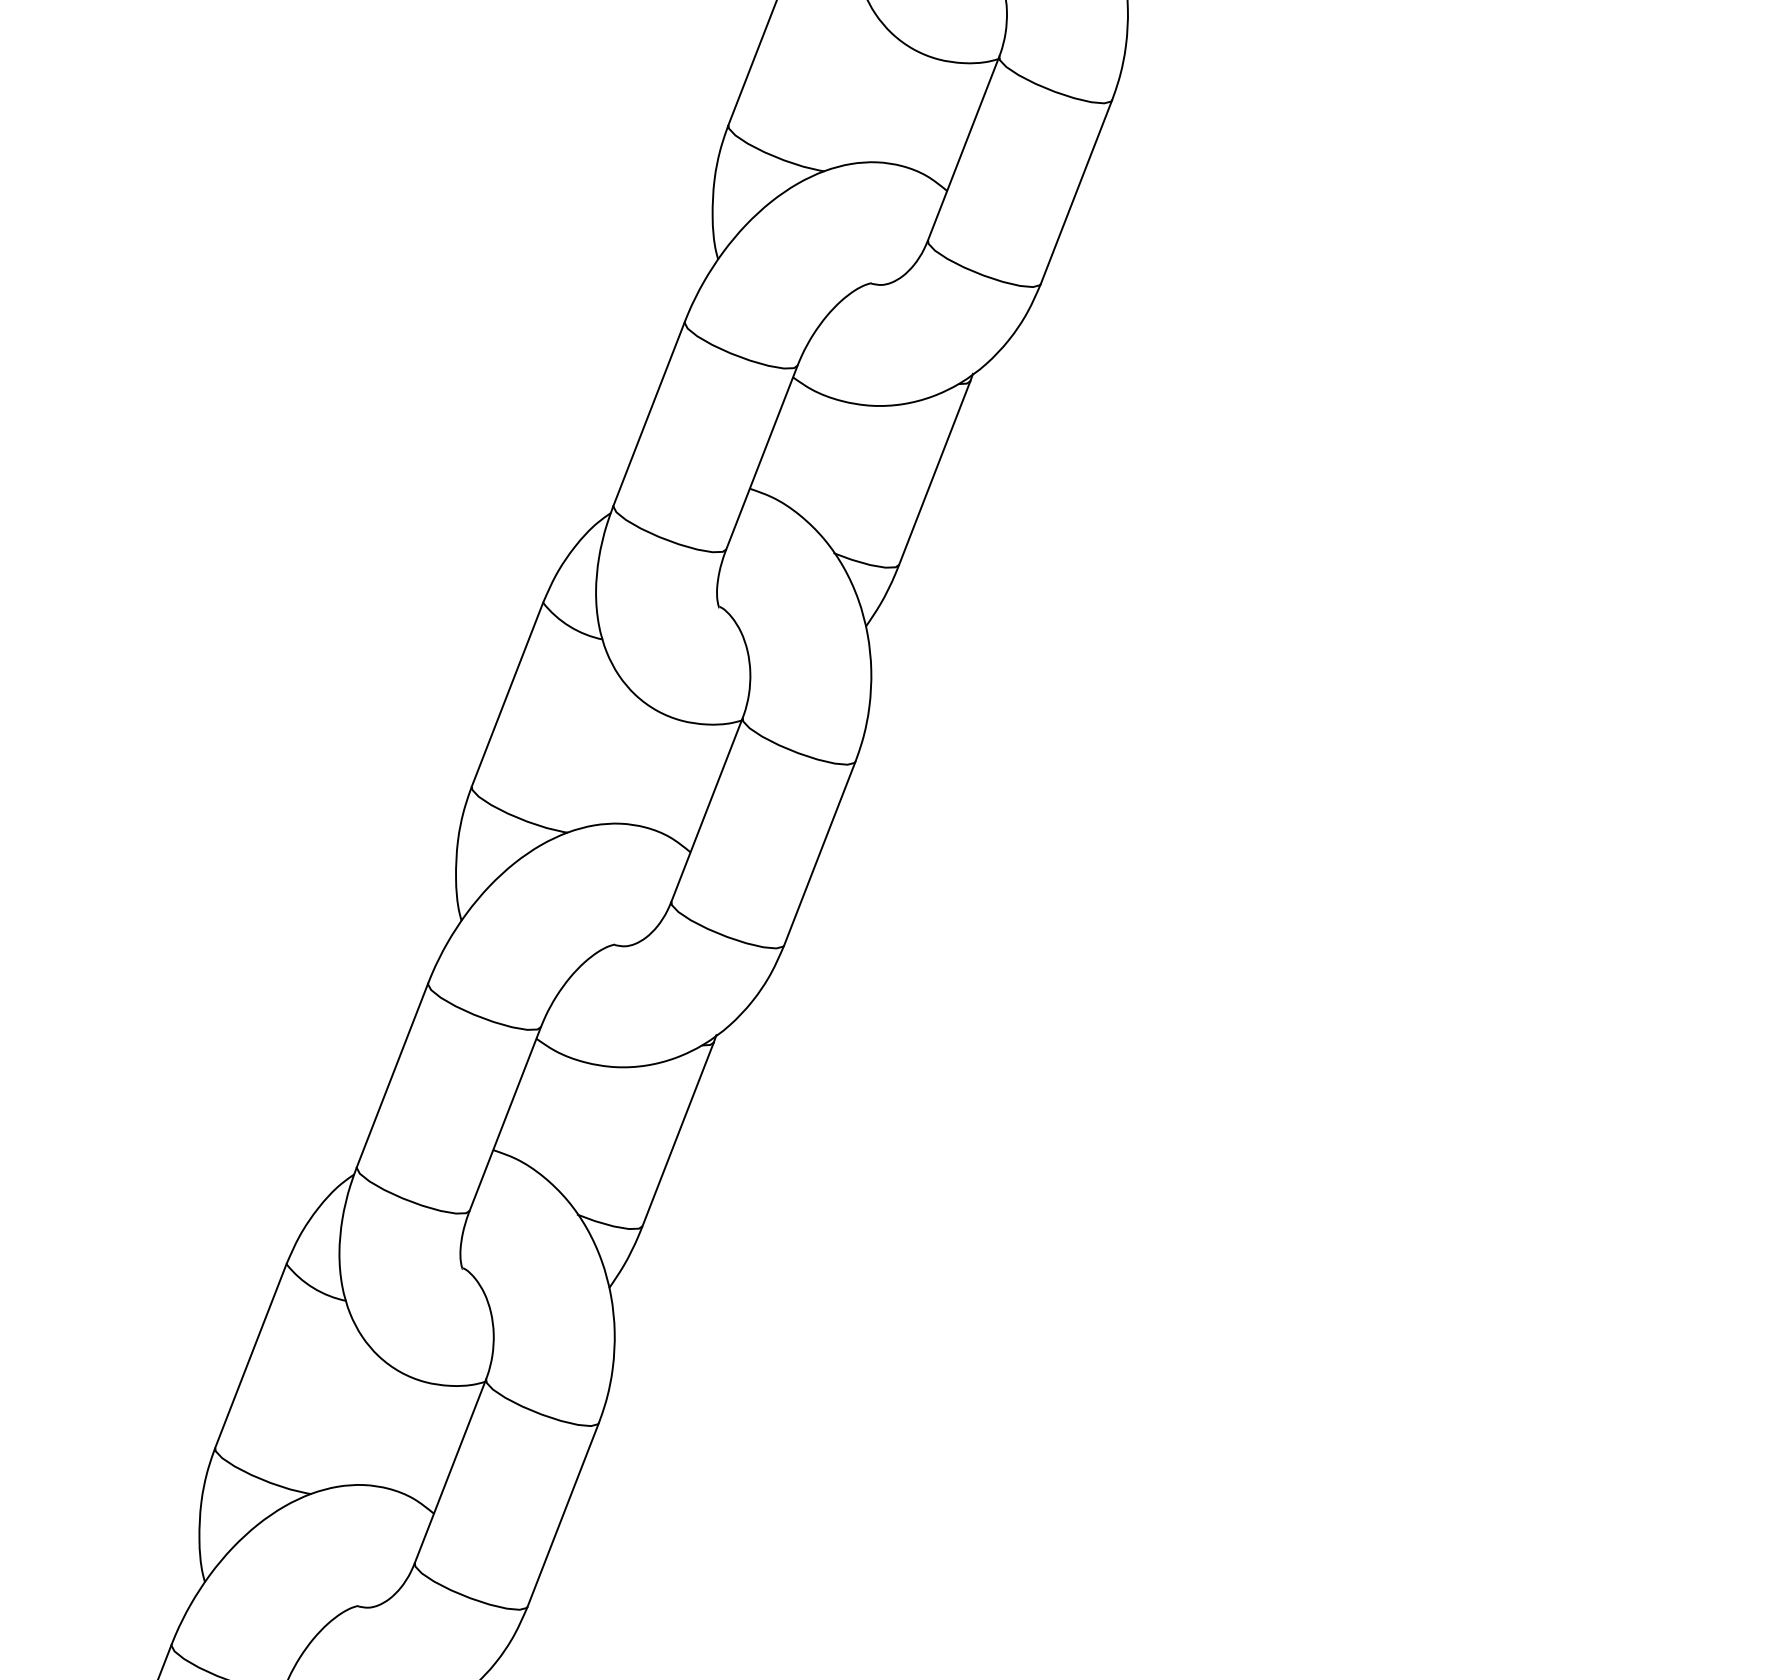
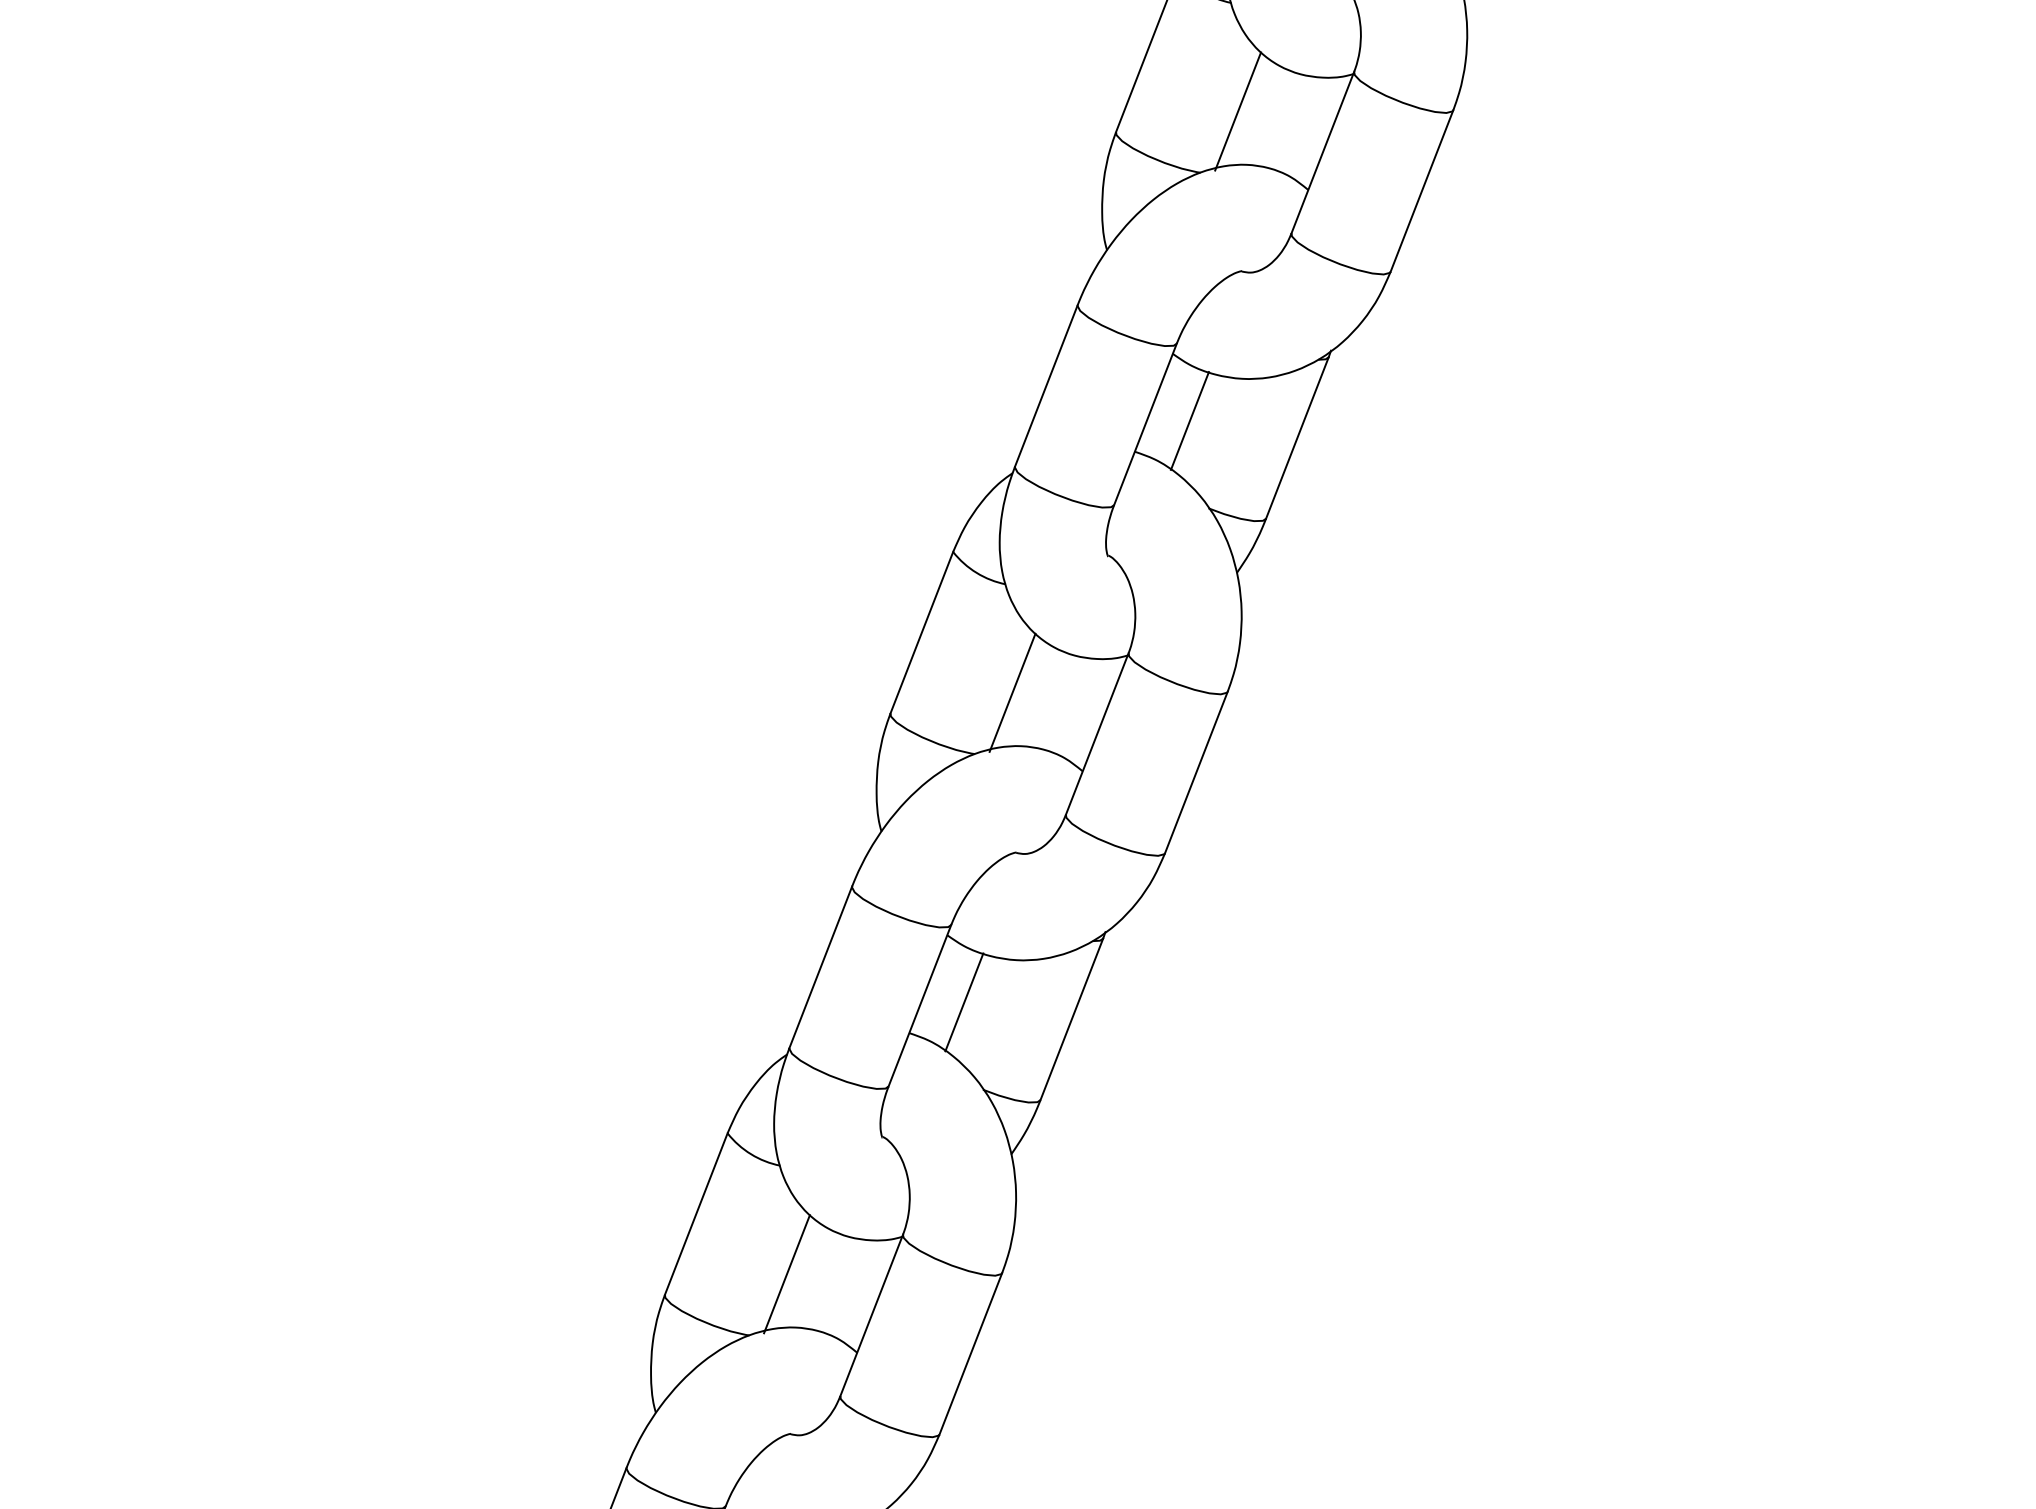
line: (867, 101) -> (1238, 111), added
line: (811, 453) -> (1189, 420), added
line: (610, 762) -> (1012, 692), added
line: (556, 1115) -> (964, 1002), added
line: (353, 1424) -> (786, 1274), added

